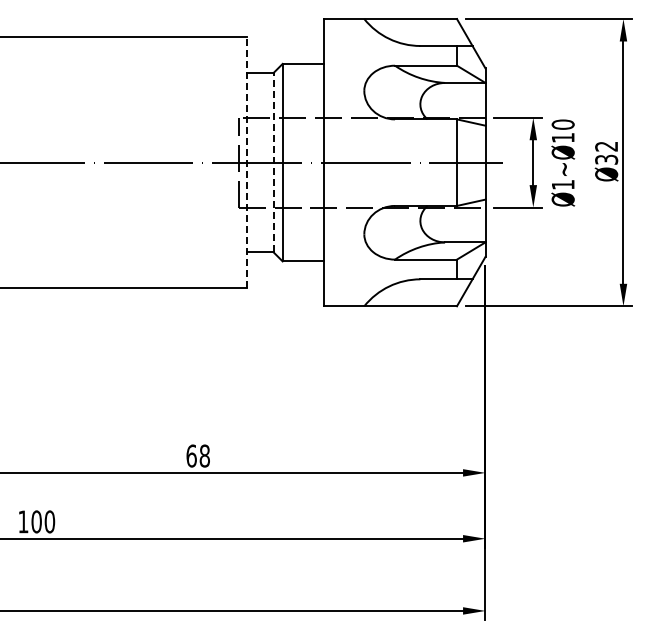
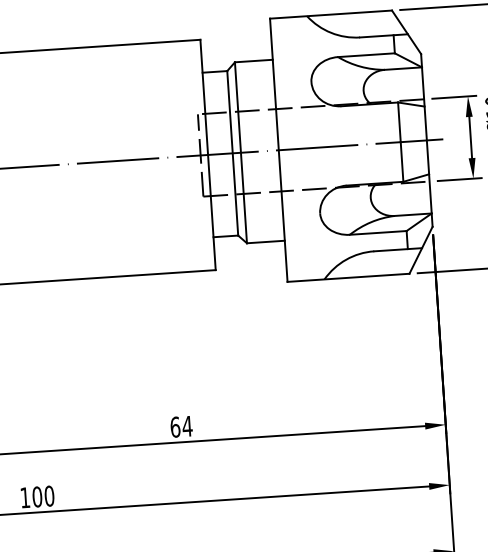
line: (246, 162) -> (207, 154), dashed -> solid
line: (273, 162) -> (232, 153), dashed -> solid
text: (204, 455) -> (187, 425), 68 -> 64

